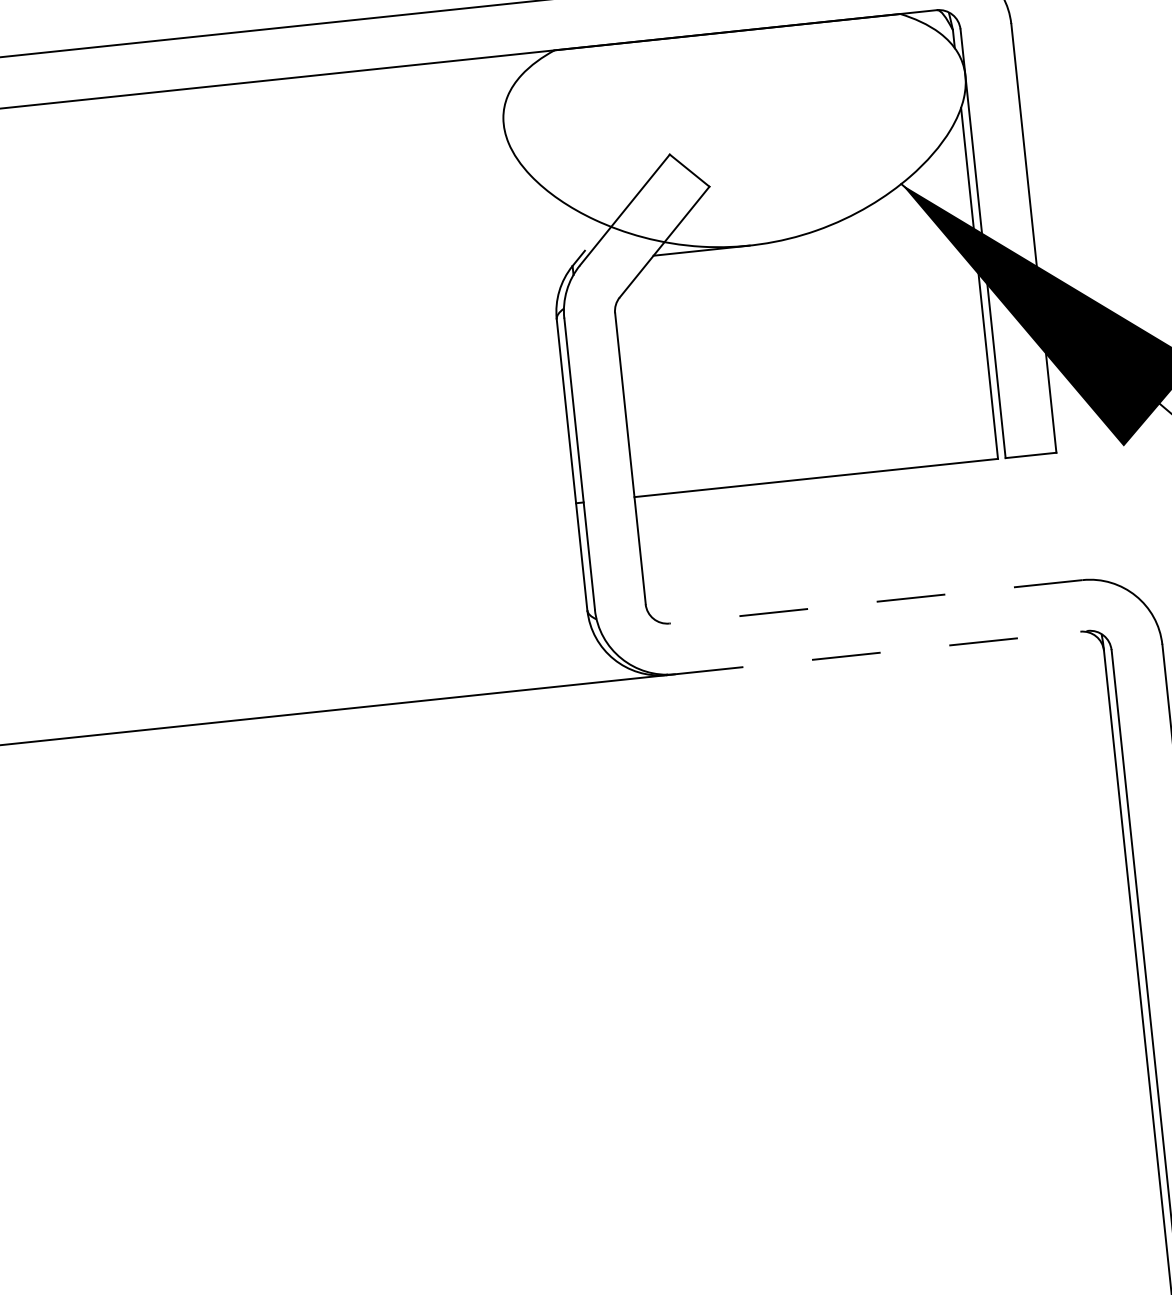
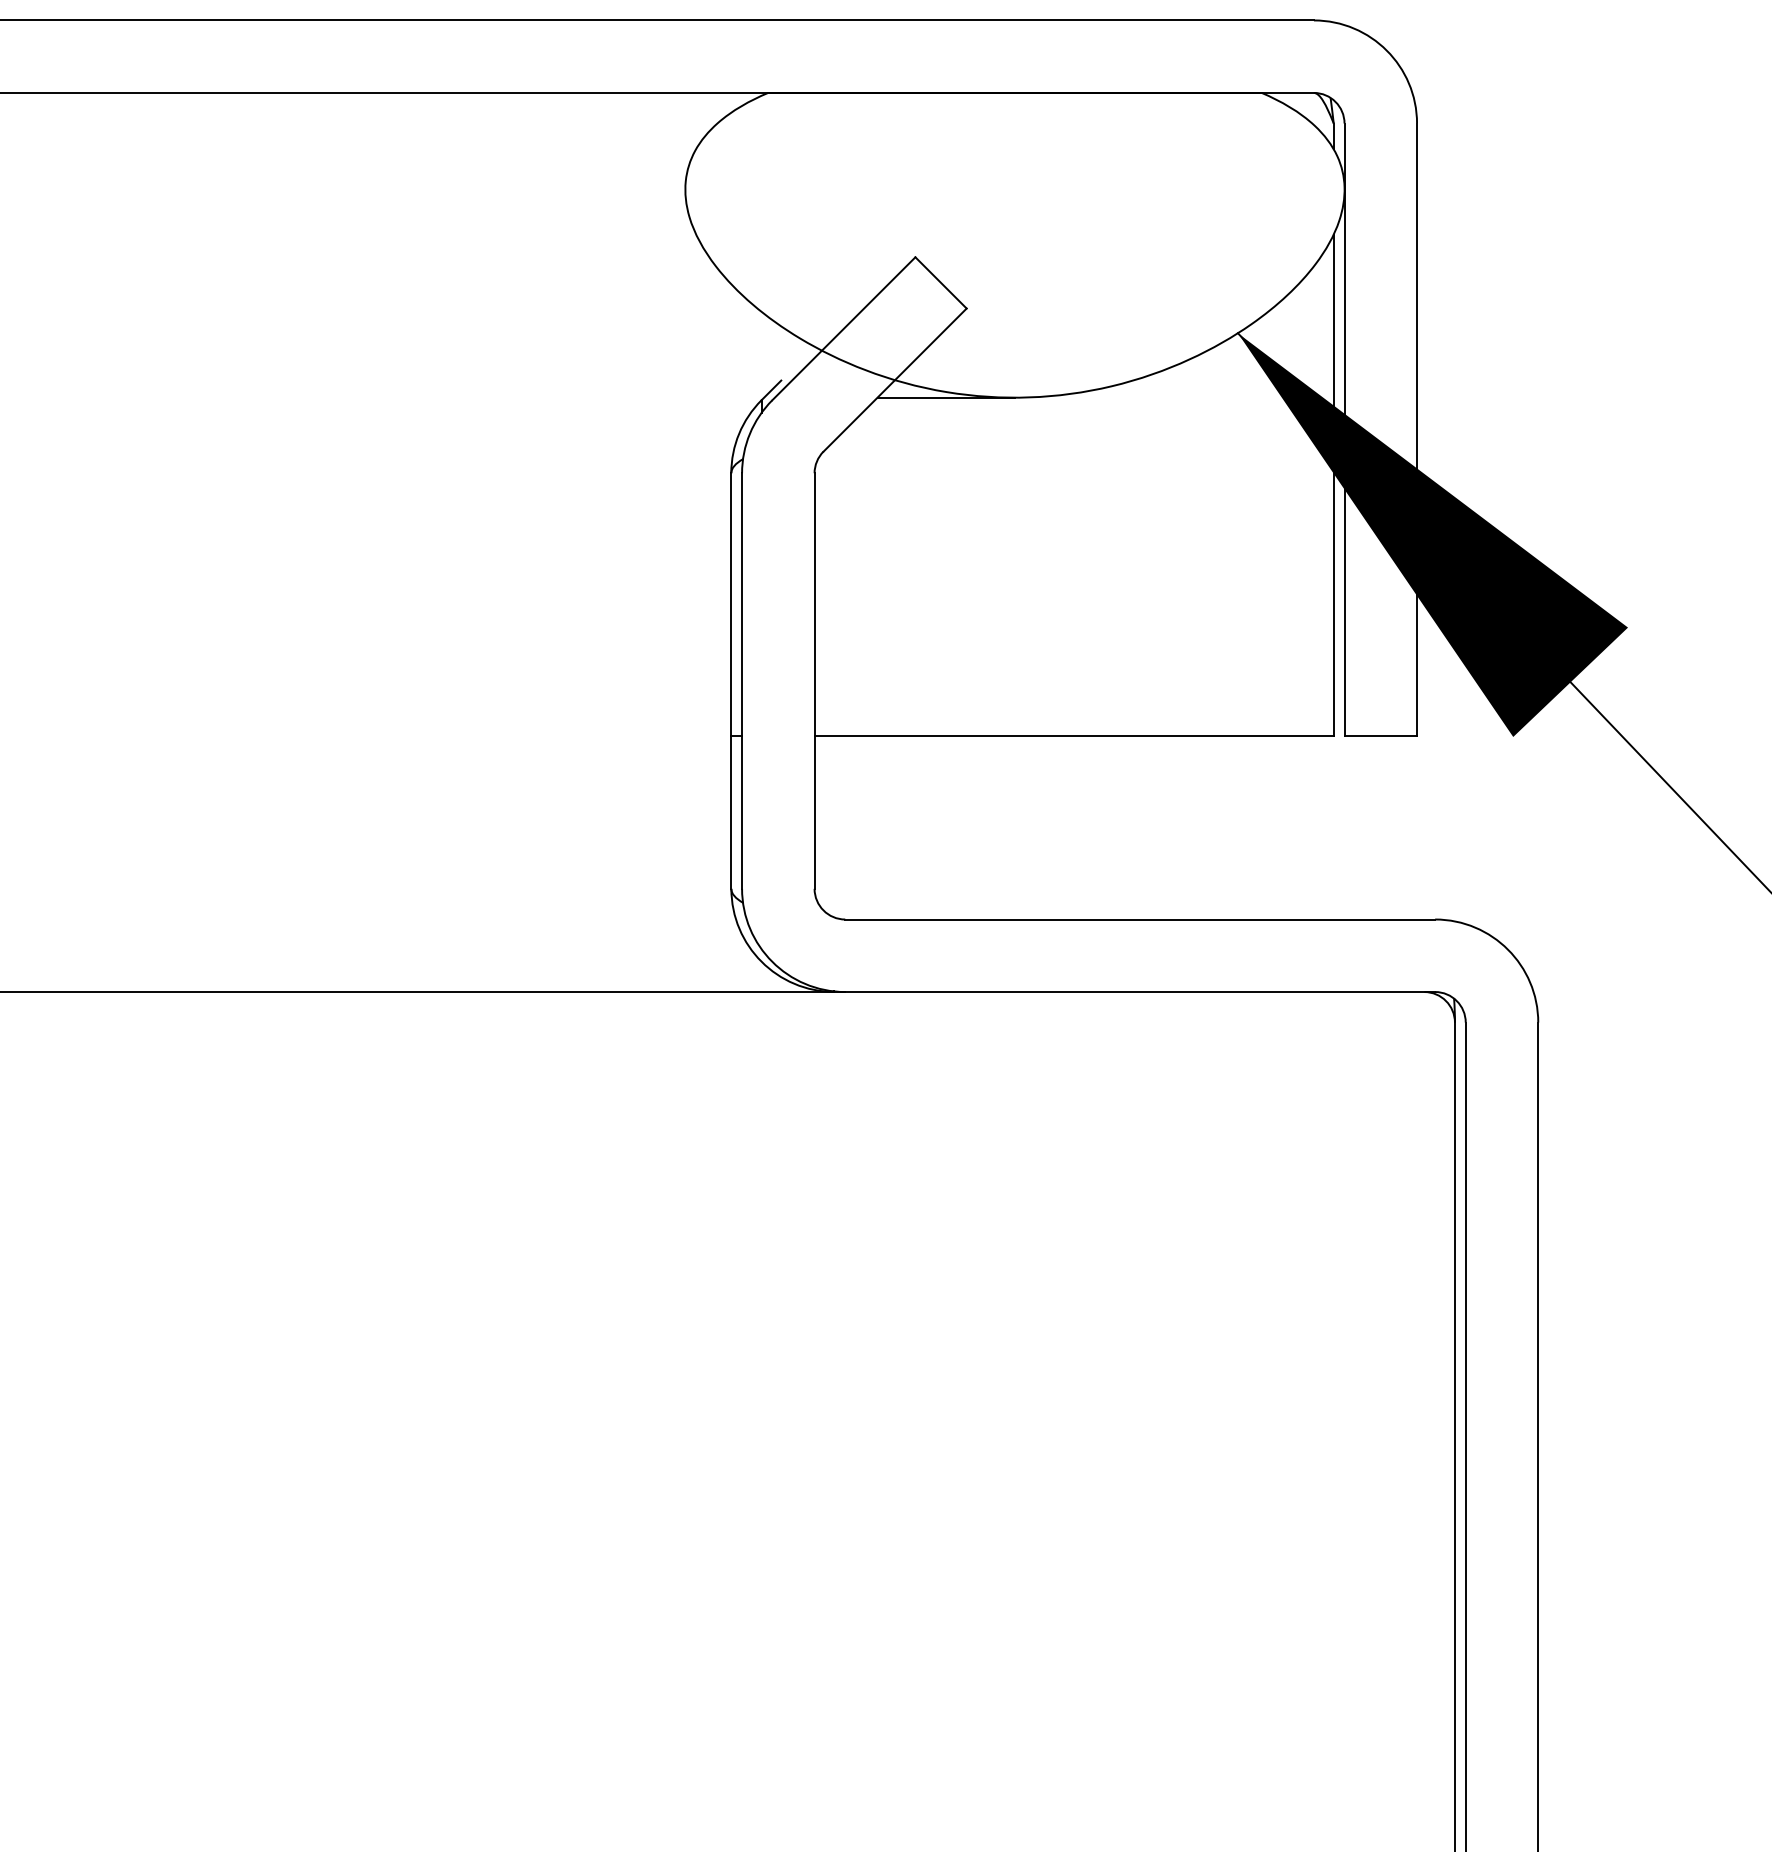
line: (876, 601) -> (1140, 919), dashed -> solid
line: (881, 652) -> (1140, 992), dashed -> solid

